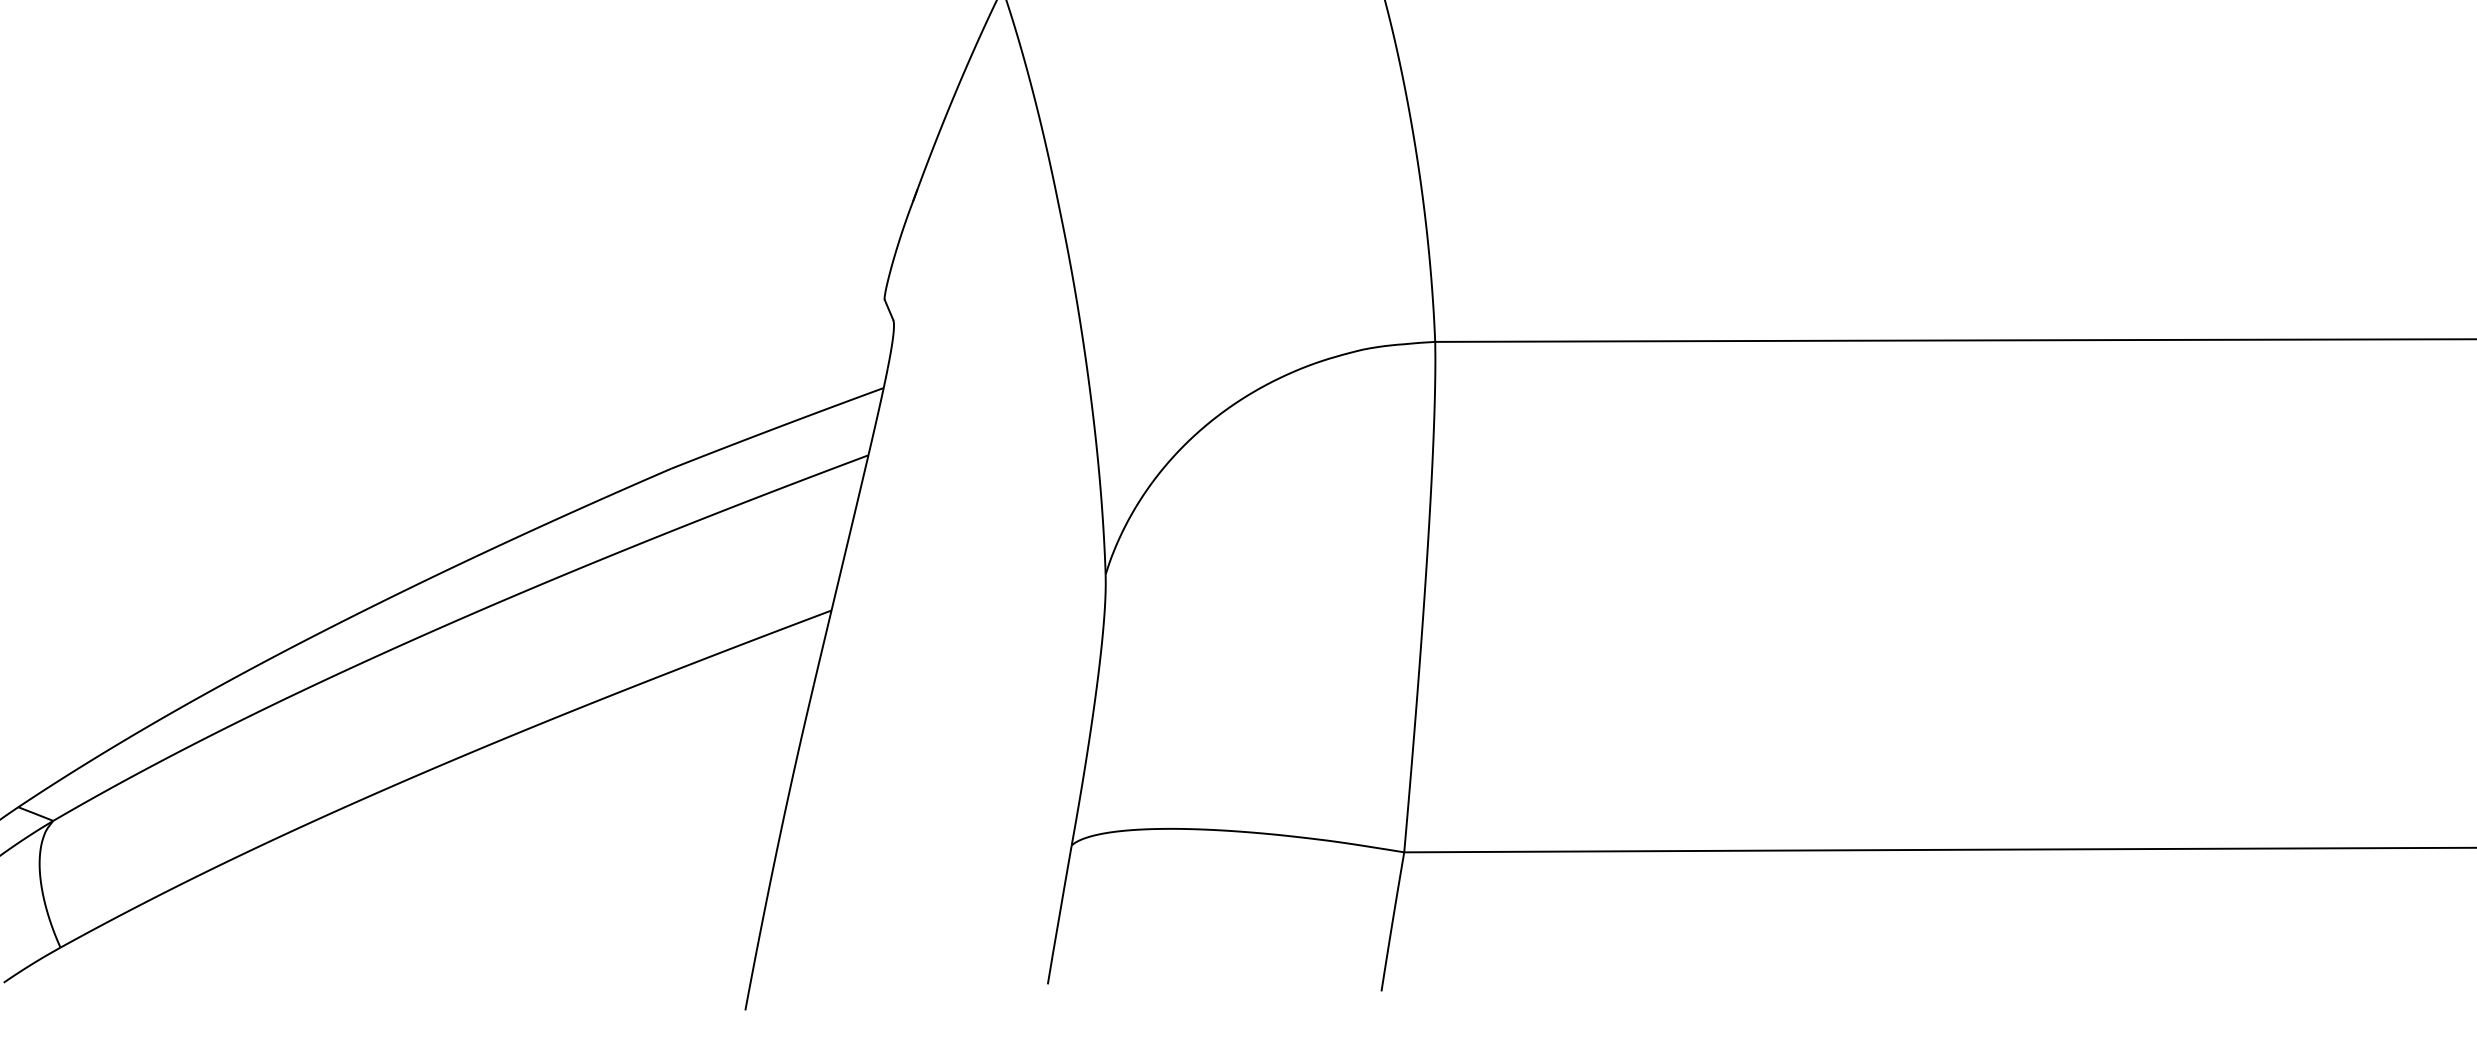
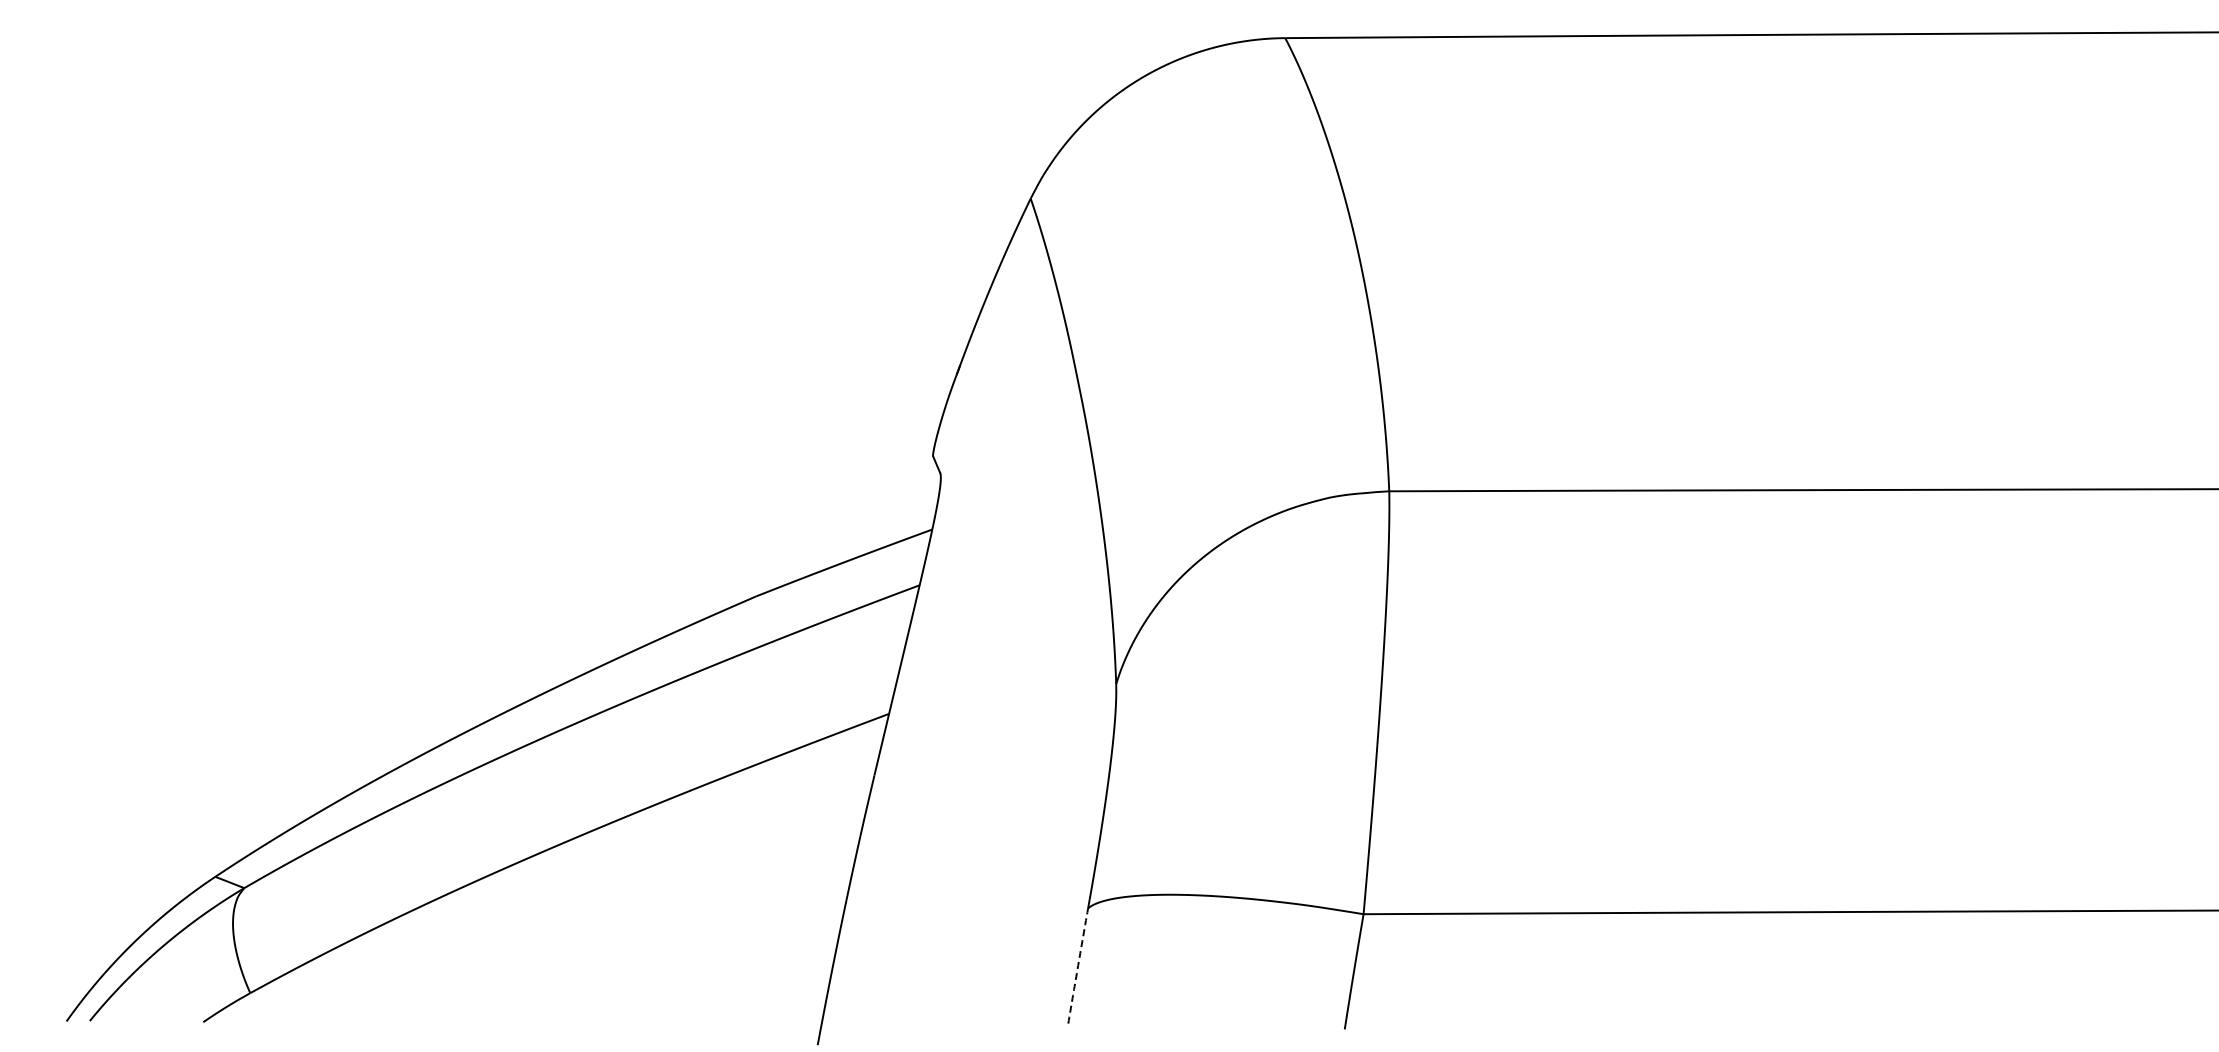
line: (1060, 915) -> (1078, 966), solid -> dashed

